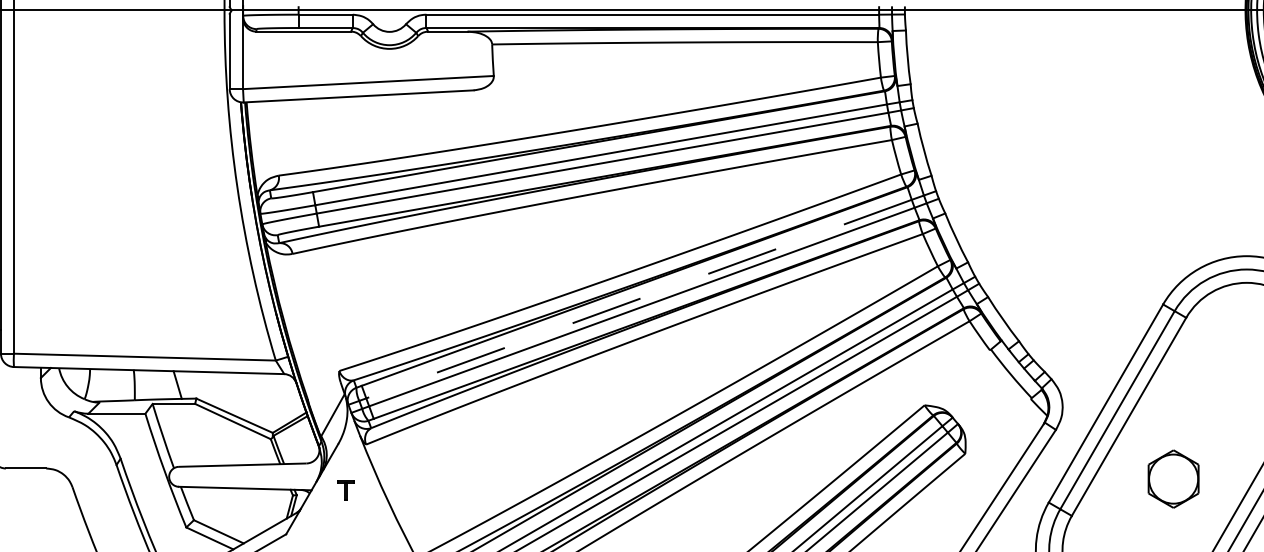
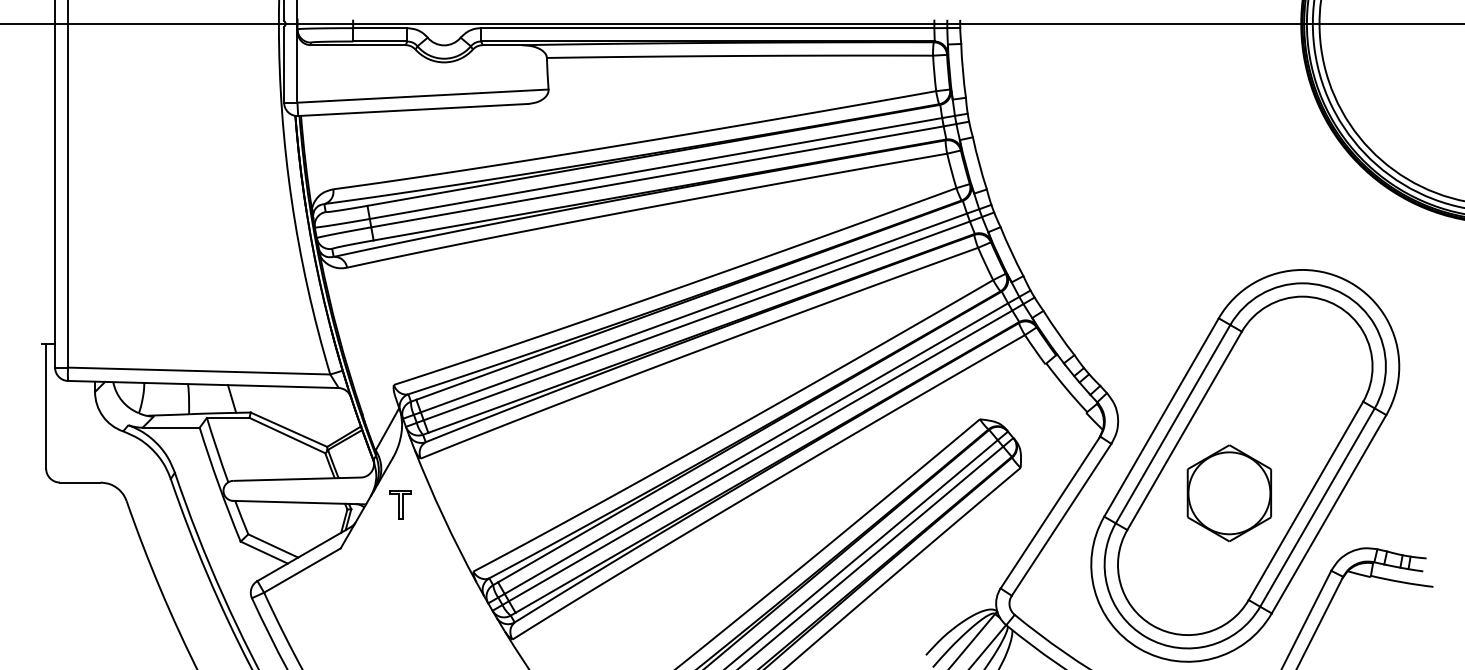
line: (638, 298) -> (693, 312), dashed -> solid
part: (1172, 478) -> (1228, 492), size x1.67
part: (345, 490) -> (400, 504), size x1.43

